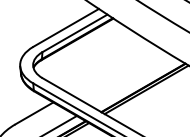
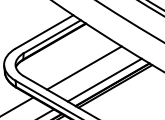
line: (110, 68) -> (83, 67), added
line: (134, 82) -> (104, 79), added

